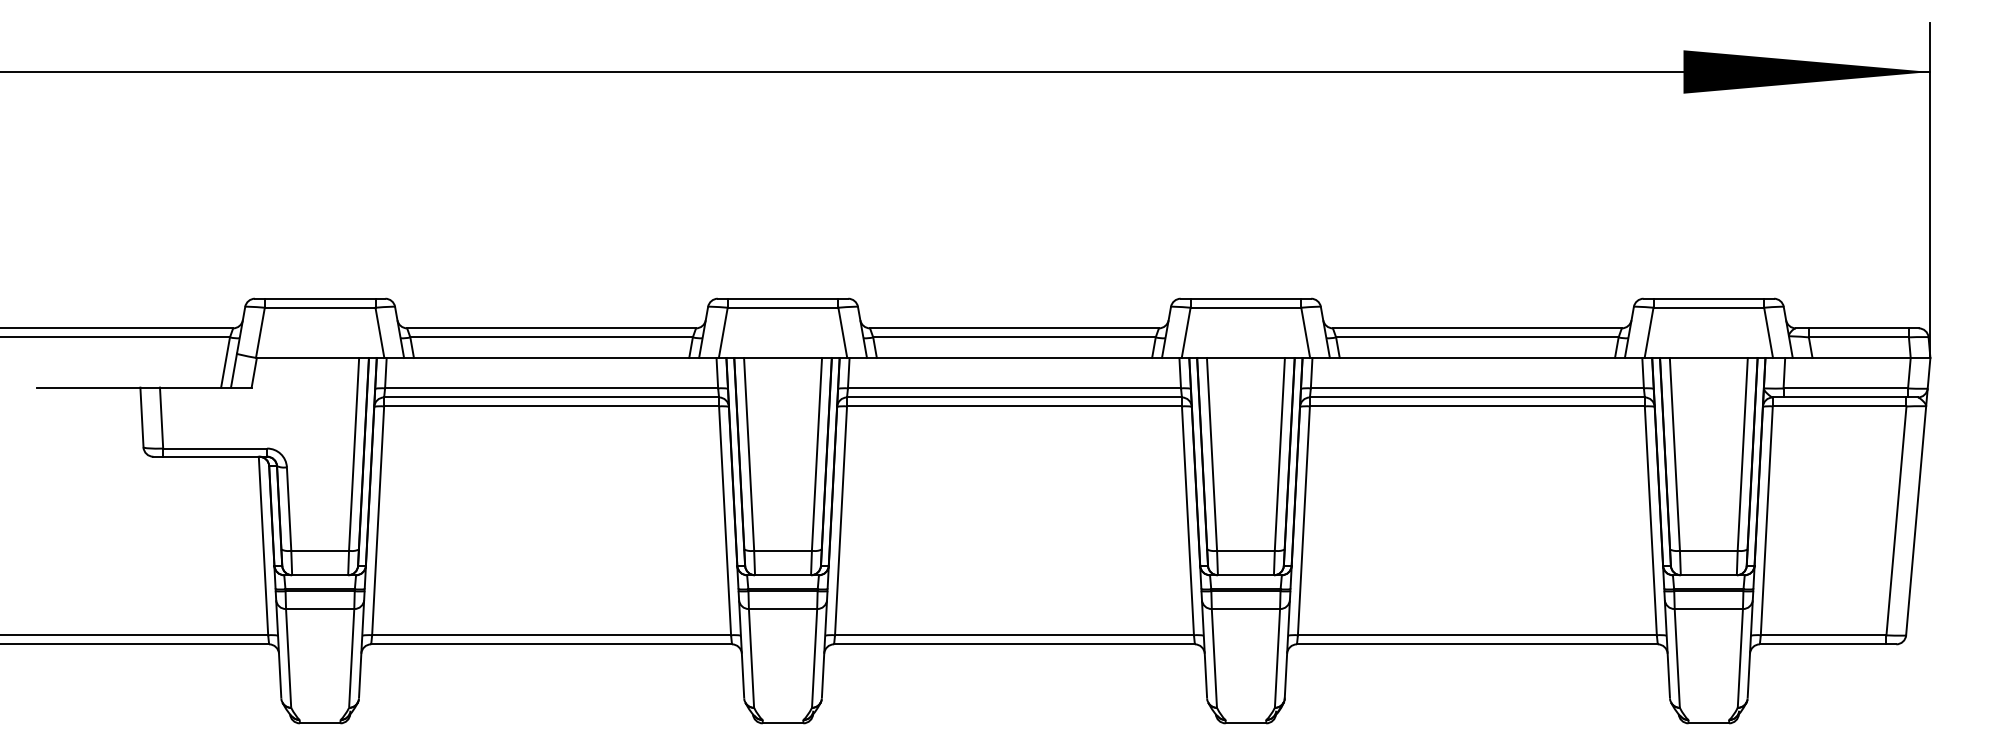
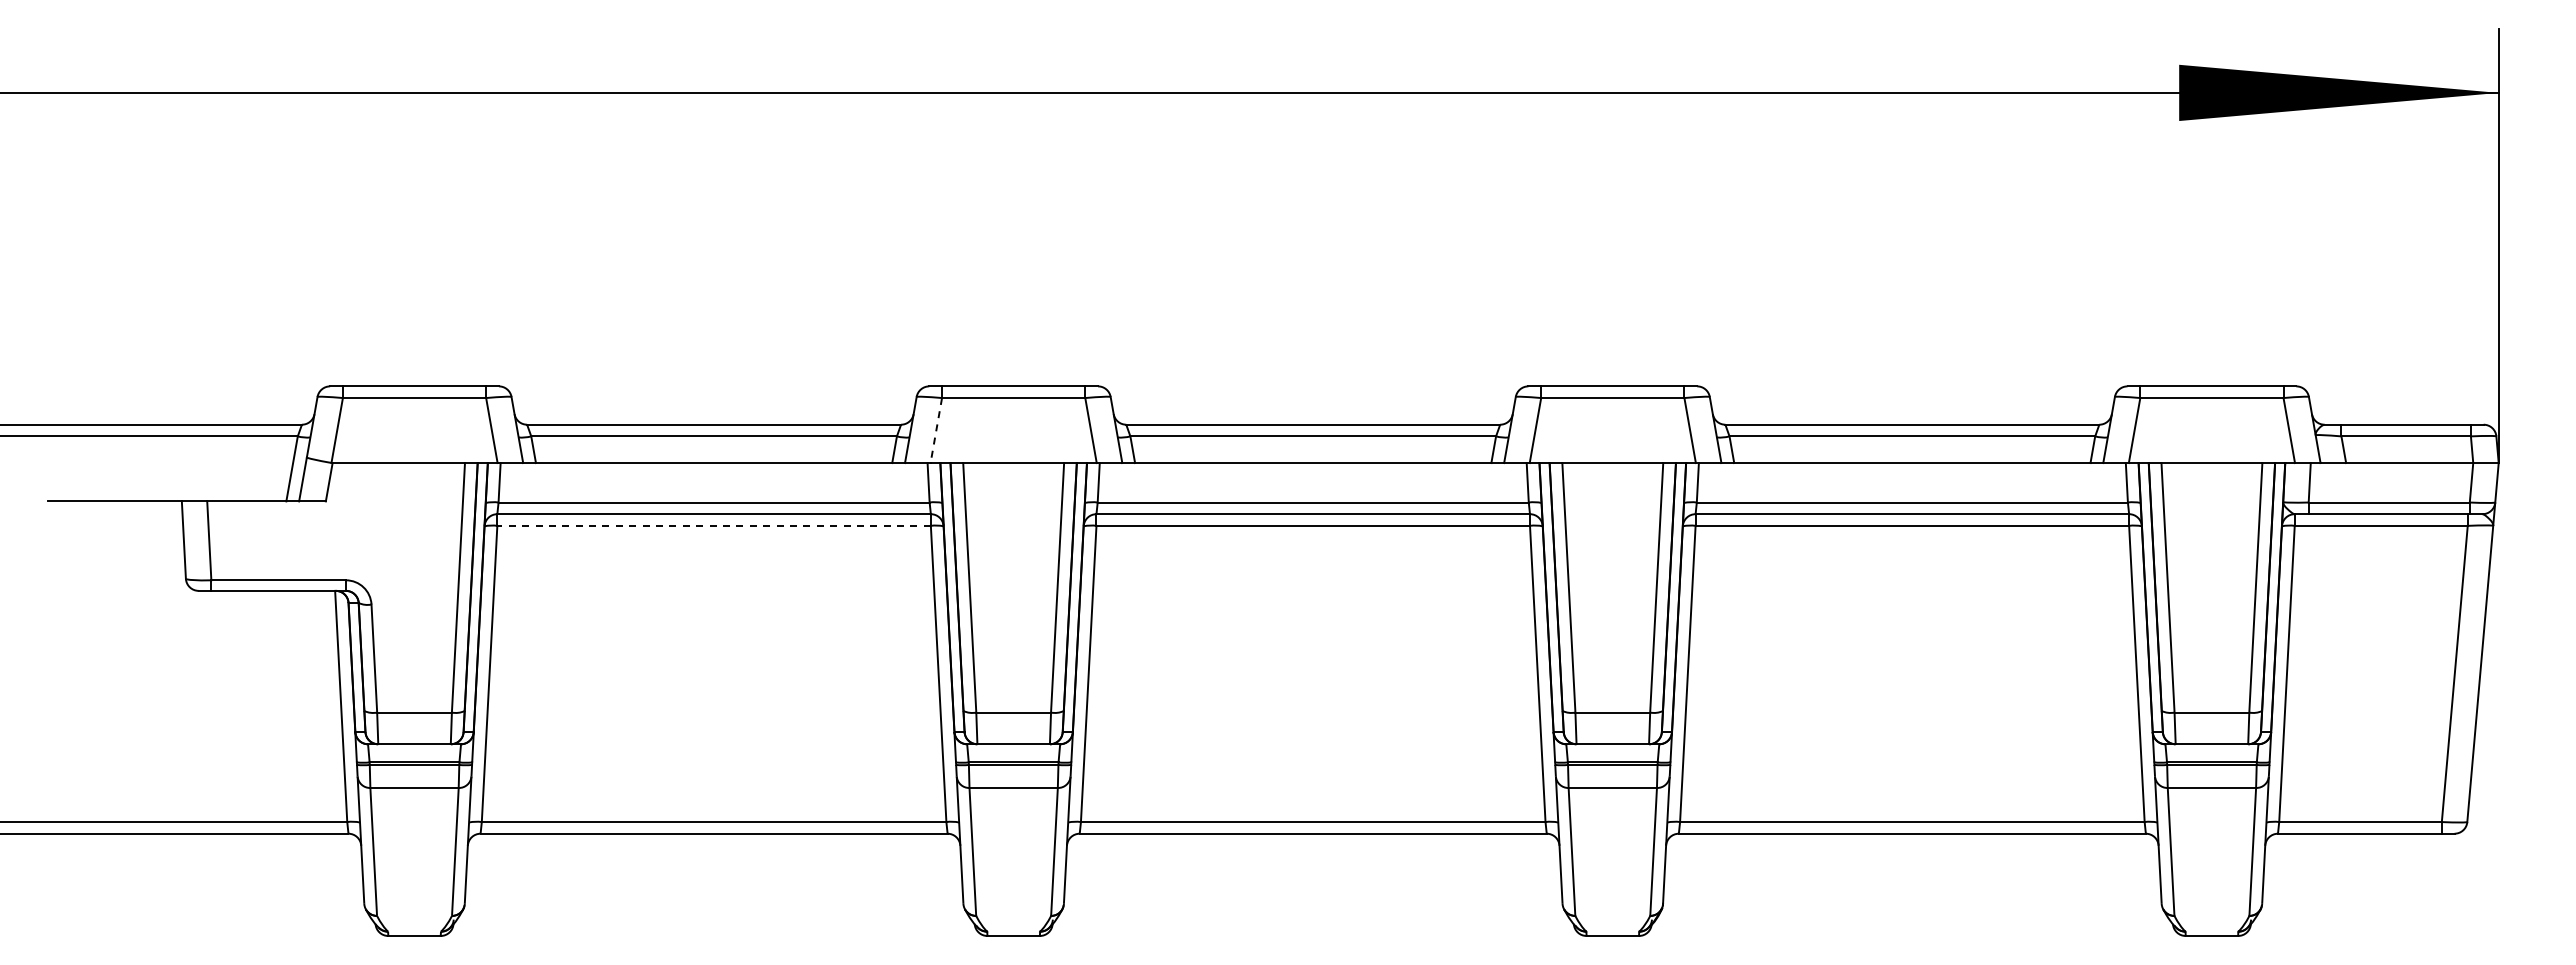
line: (723, 333) -> (936, 431), solid -> dashed
line: (551, 406) -> (714, 525), solid -> dashed

